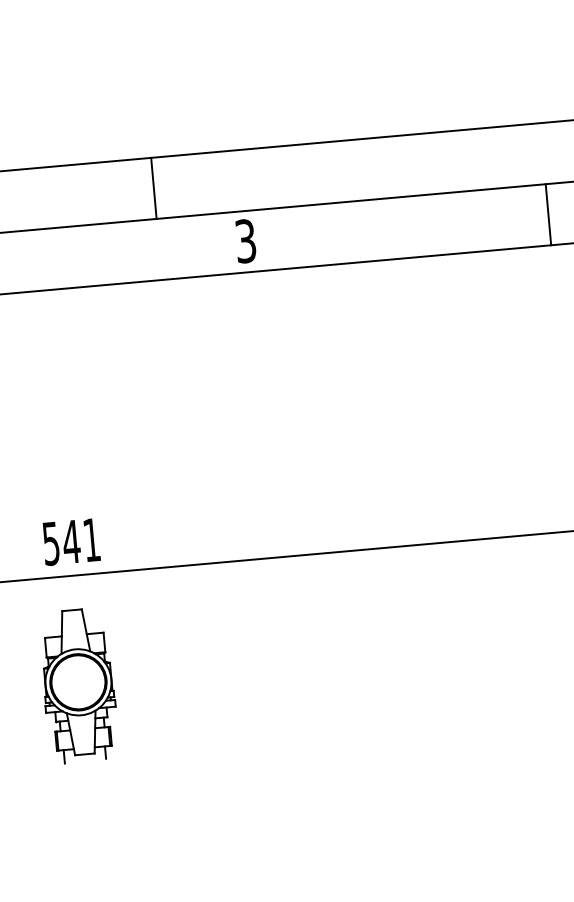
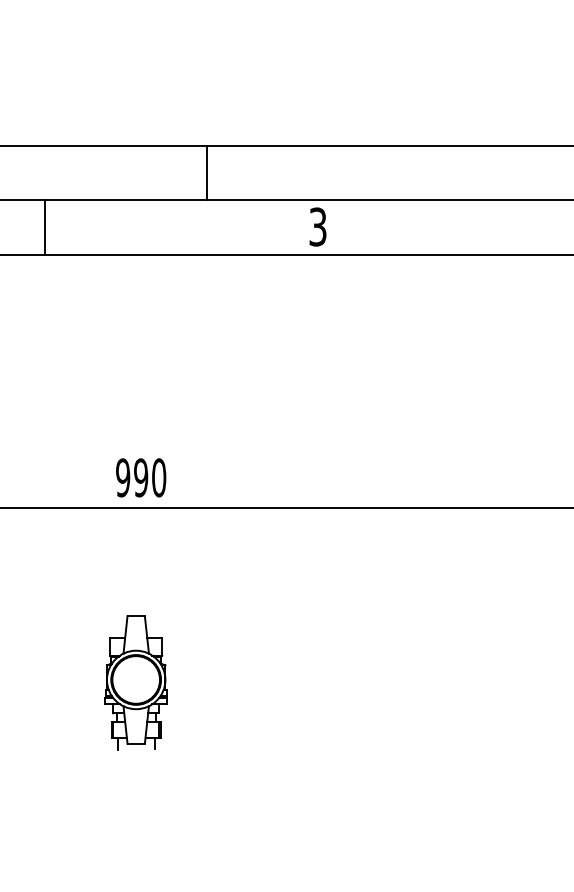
line: (154, 188) -> (207, 173), moved
text: (71, 541) -> (141, 477), 541 -> 990
part: (77, 685) -> (135, 682), moved

